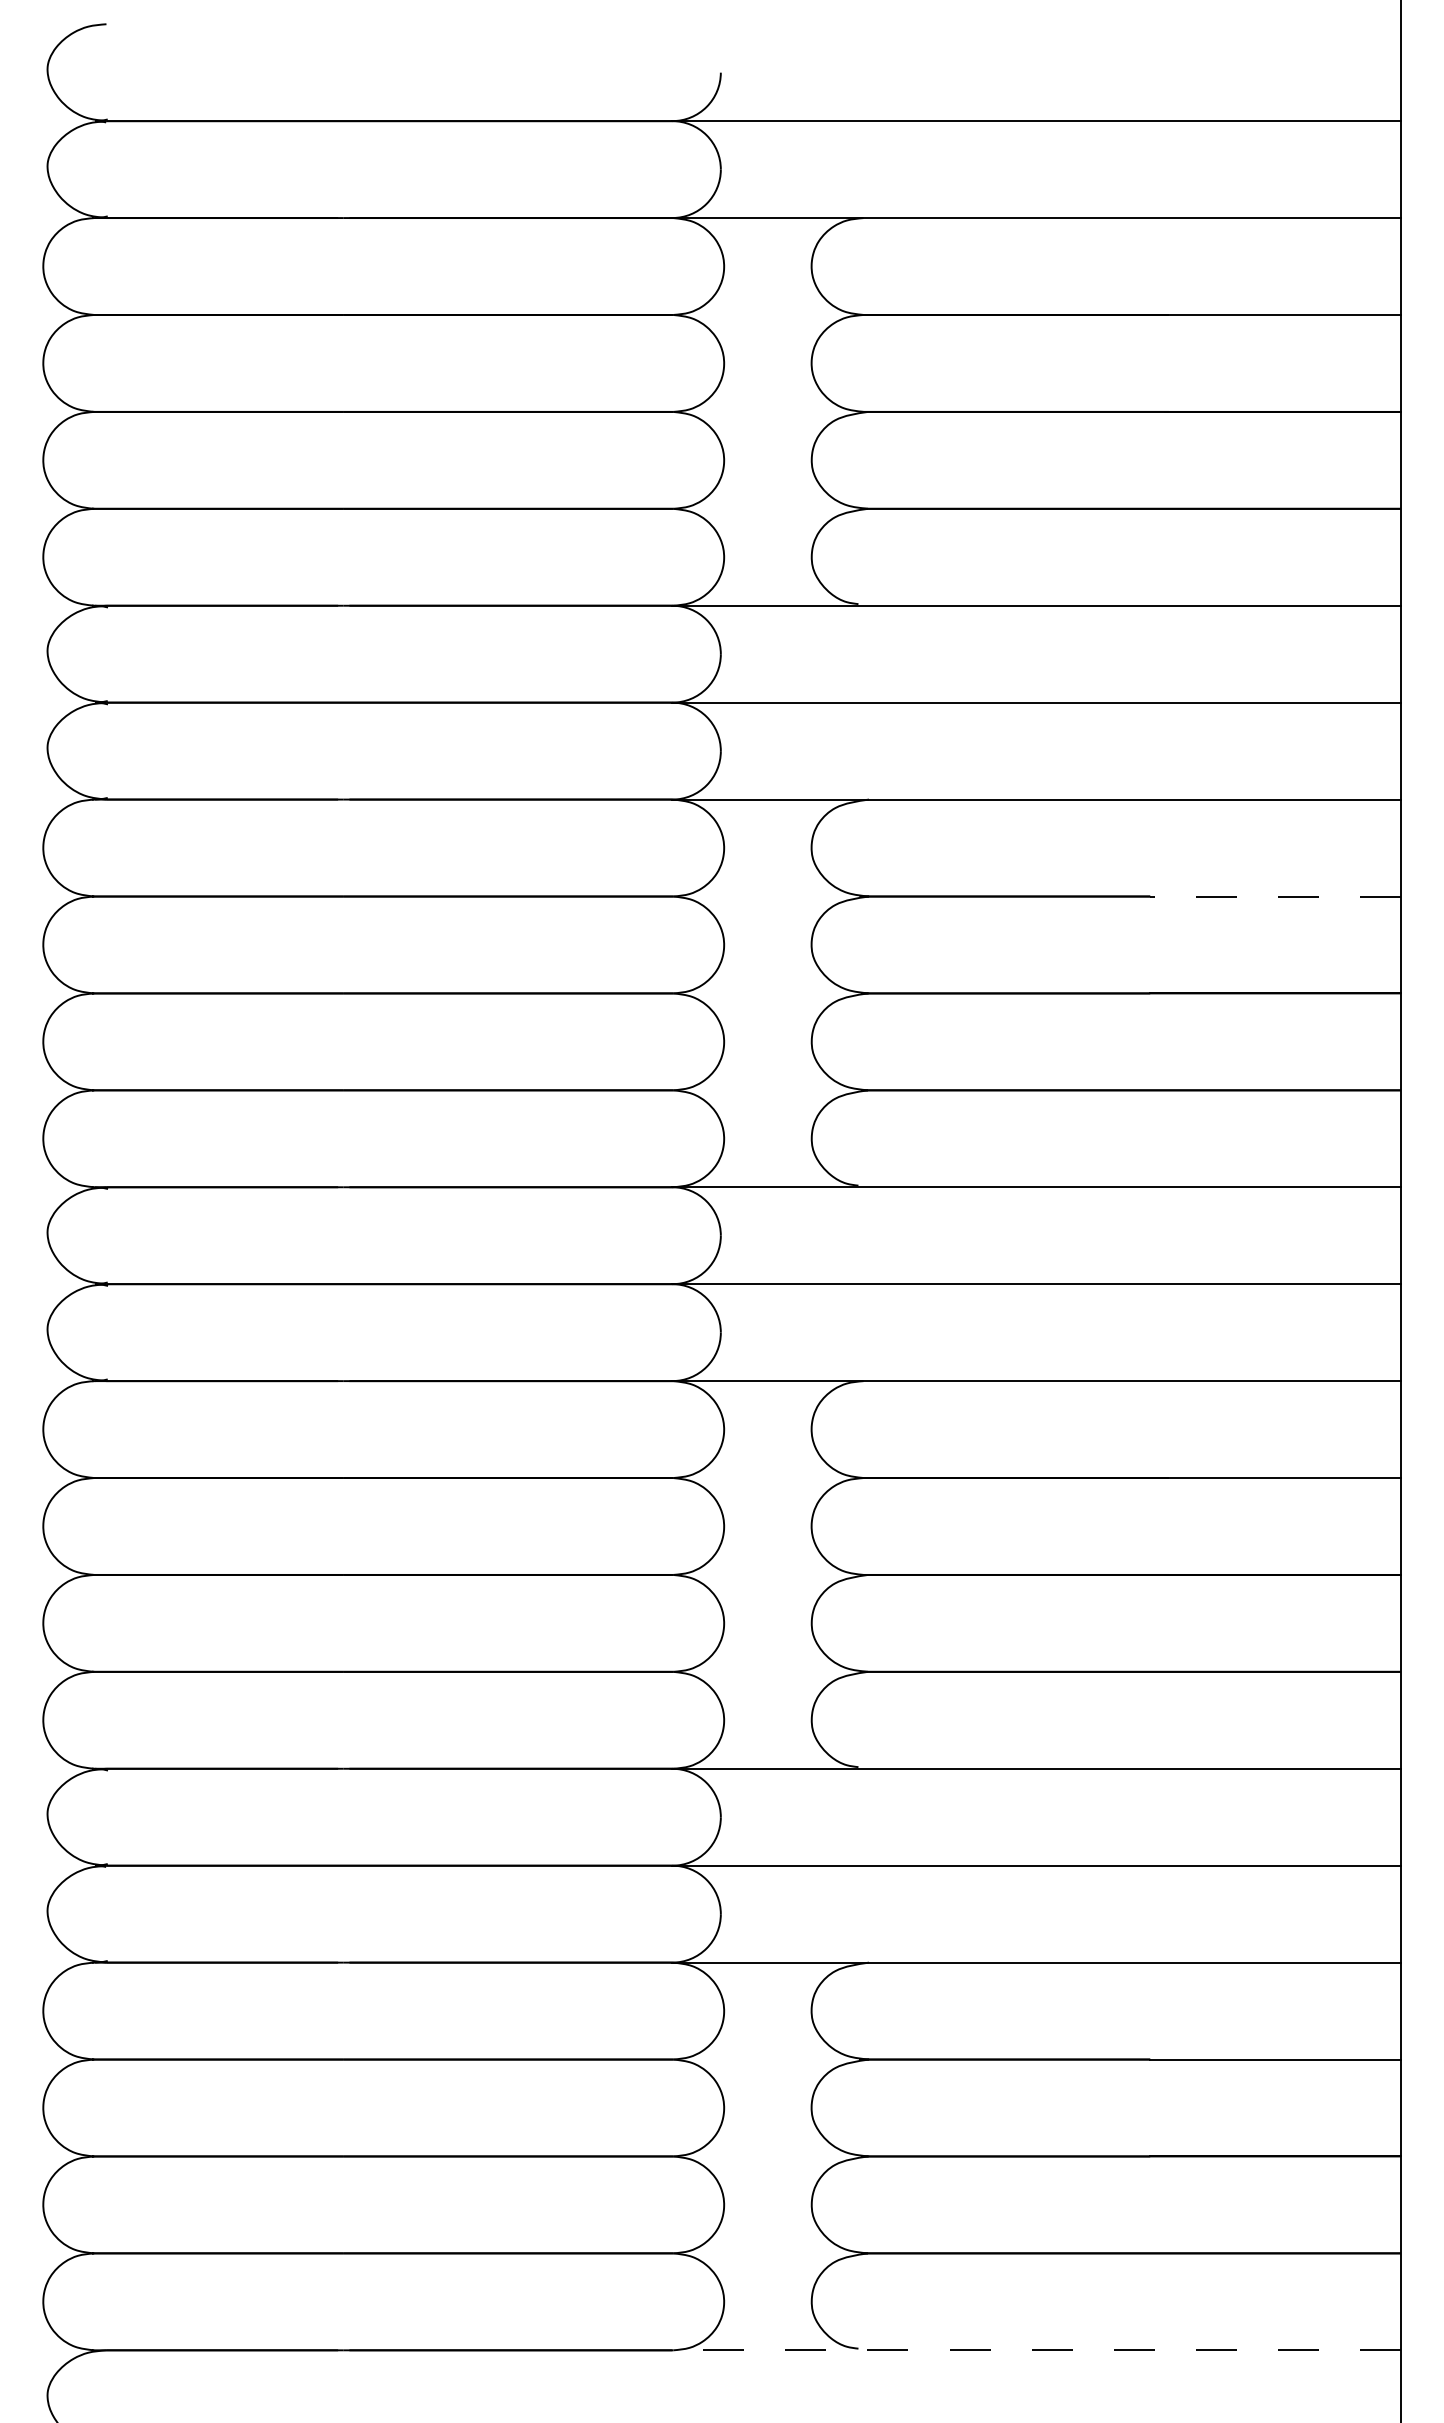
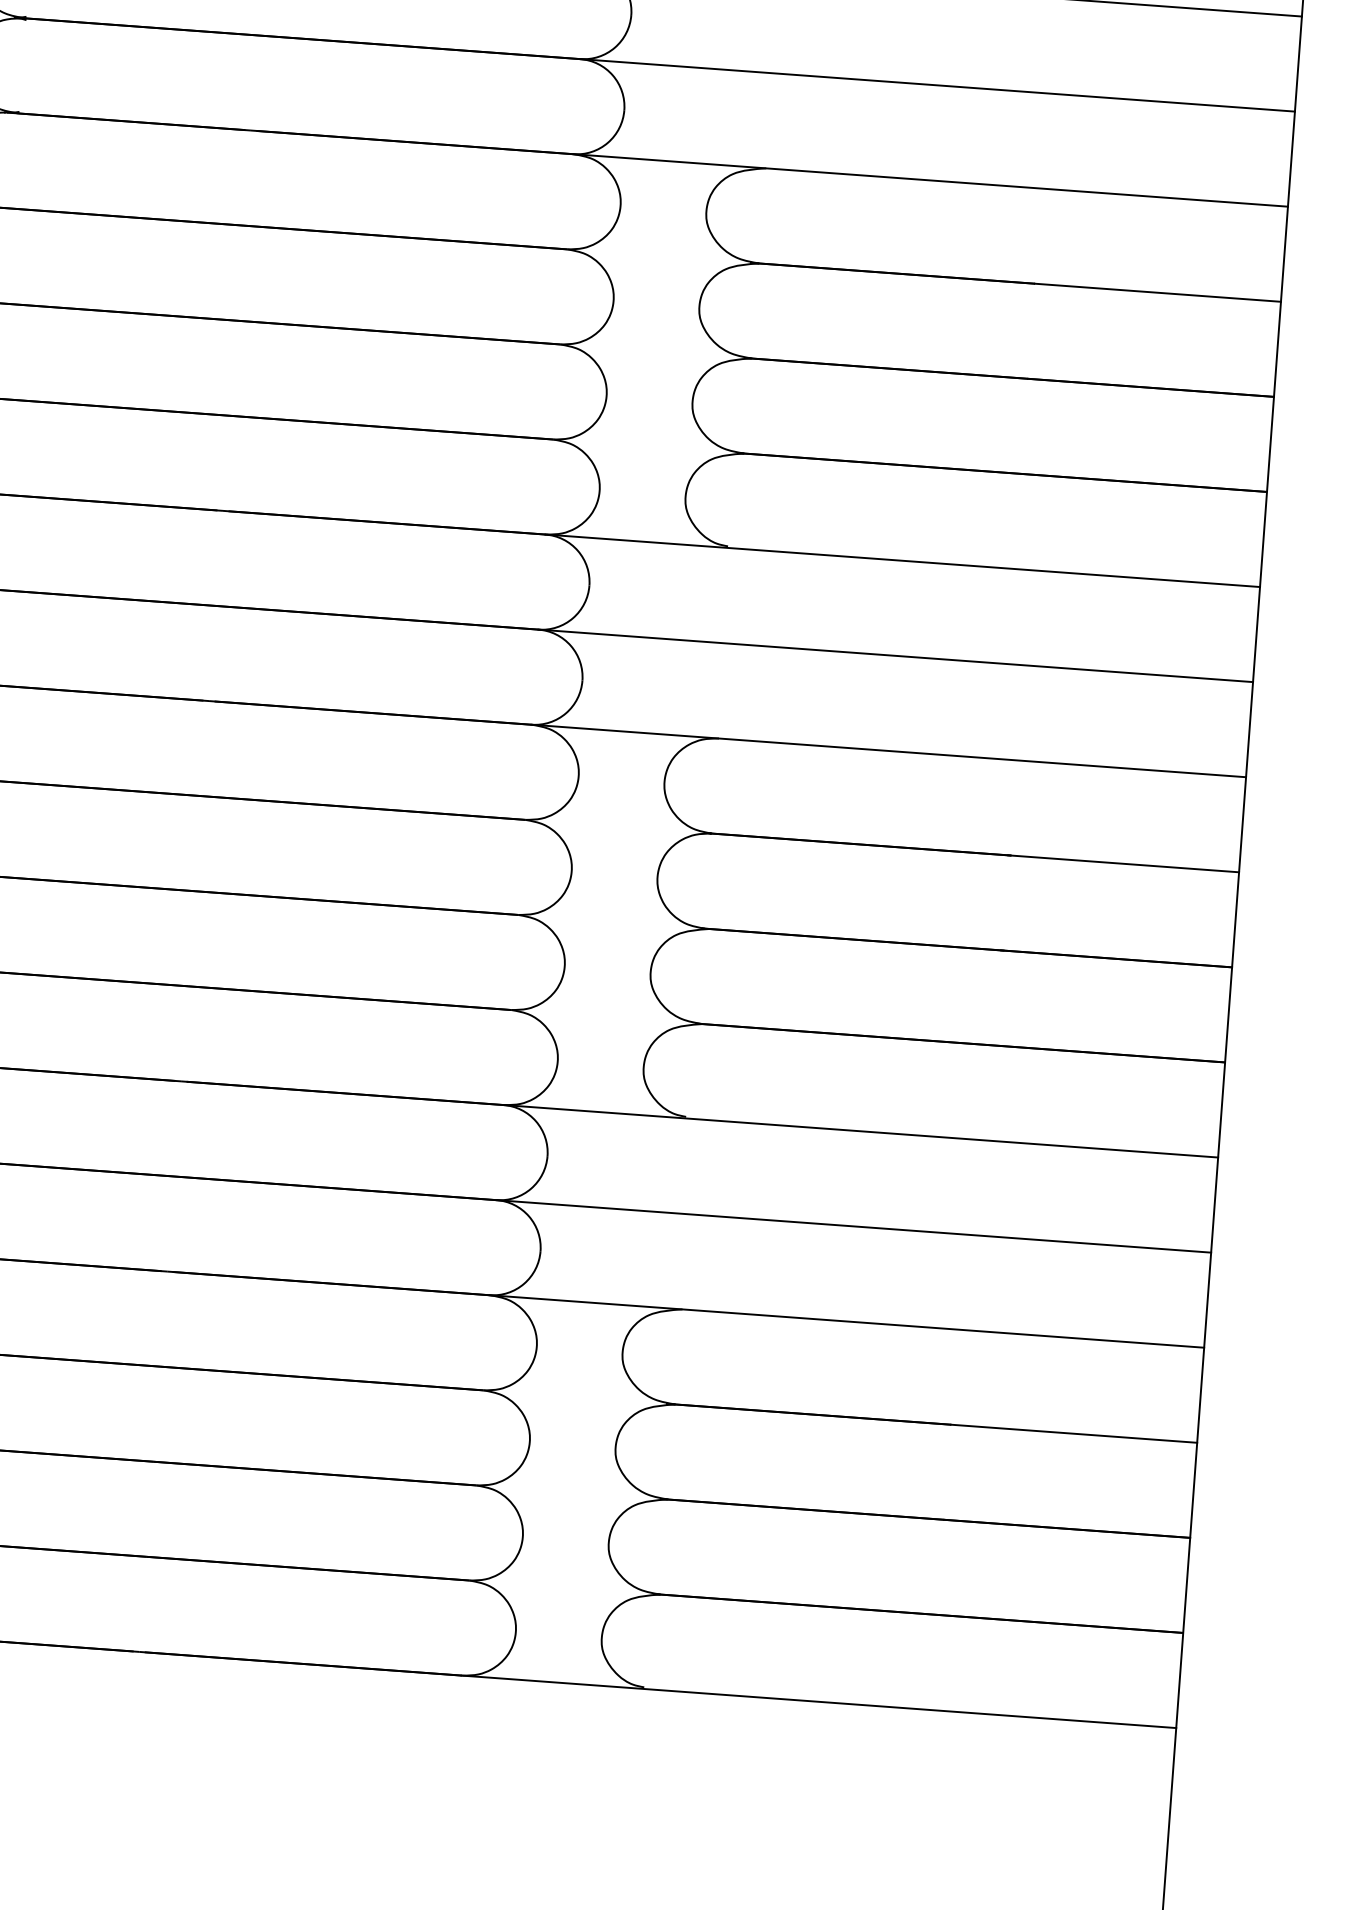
line: (1275, 896) -> (1158, 292), dashed -> solid
line: (1036, 2350) -> (818, 1701), dashed -> solid

